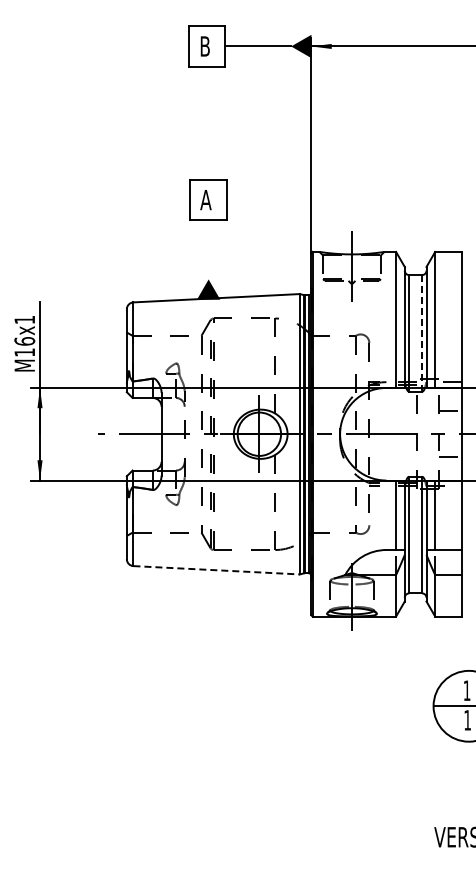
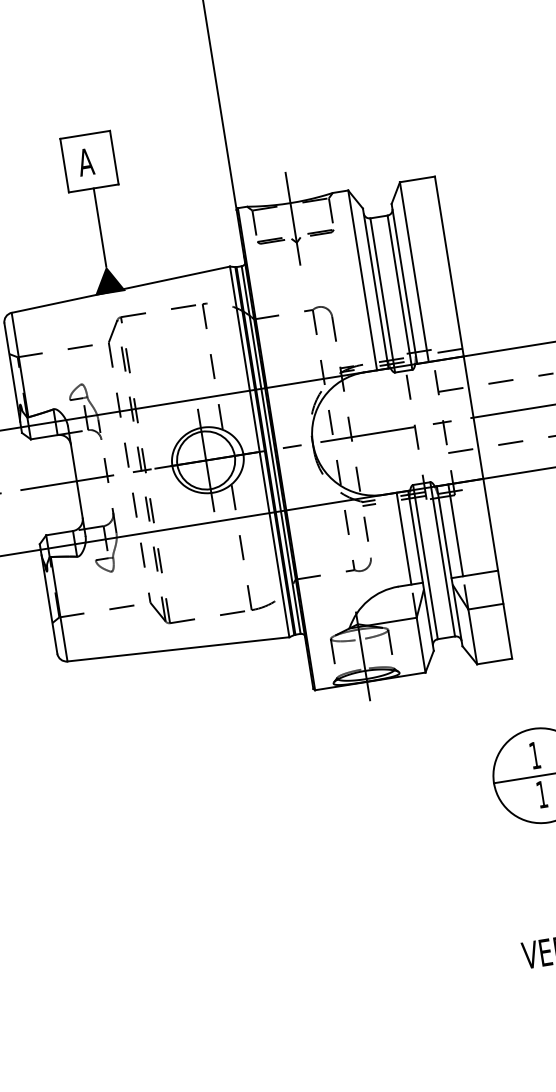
line: (208, 249) -> (99, 227), added
line: (422, 332) -> (400, 291), dashed -> solid
line: (217, 570) -> (179, 649), dashed -> solid

